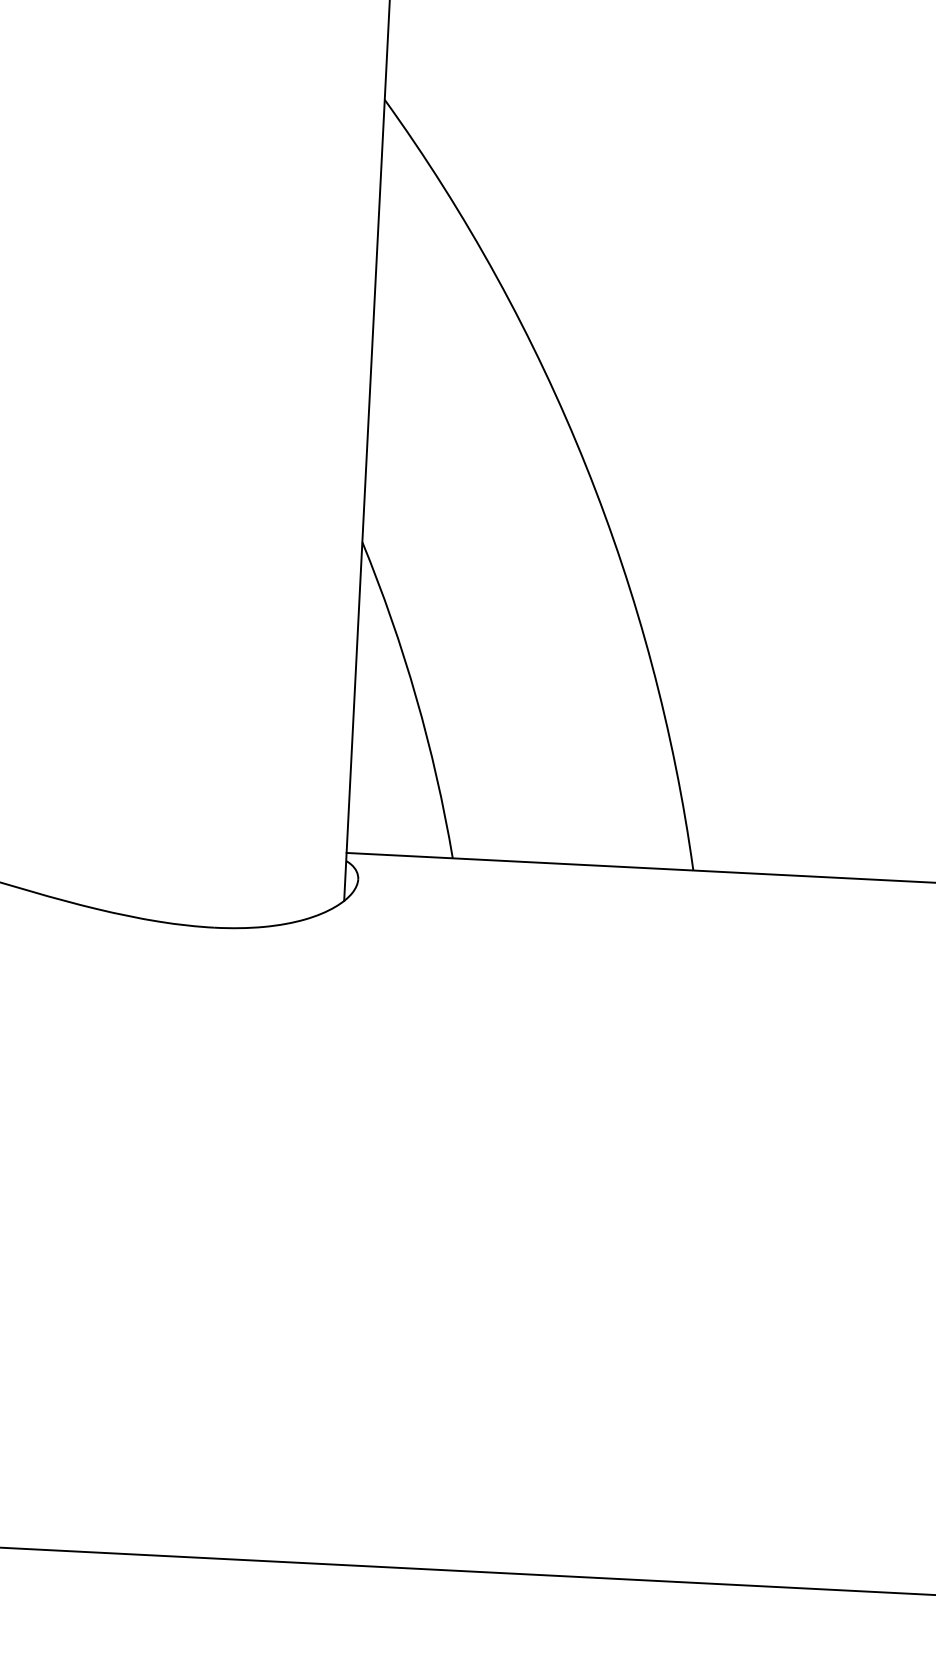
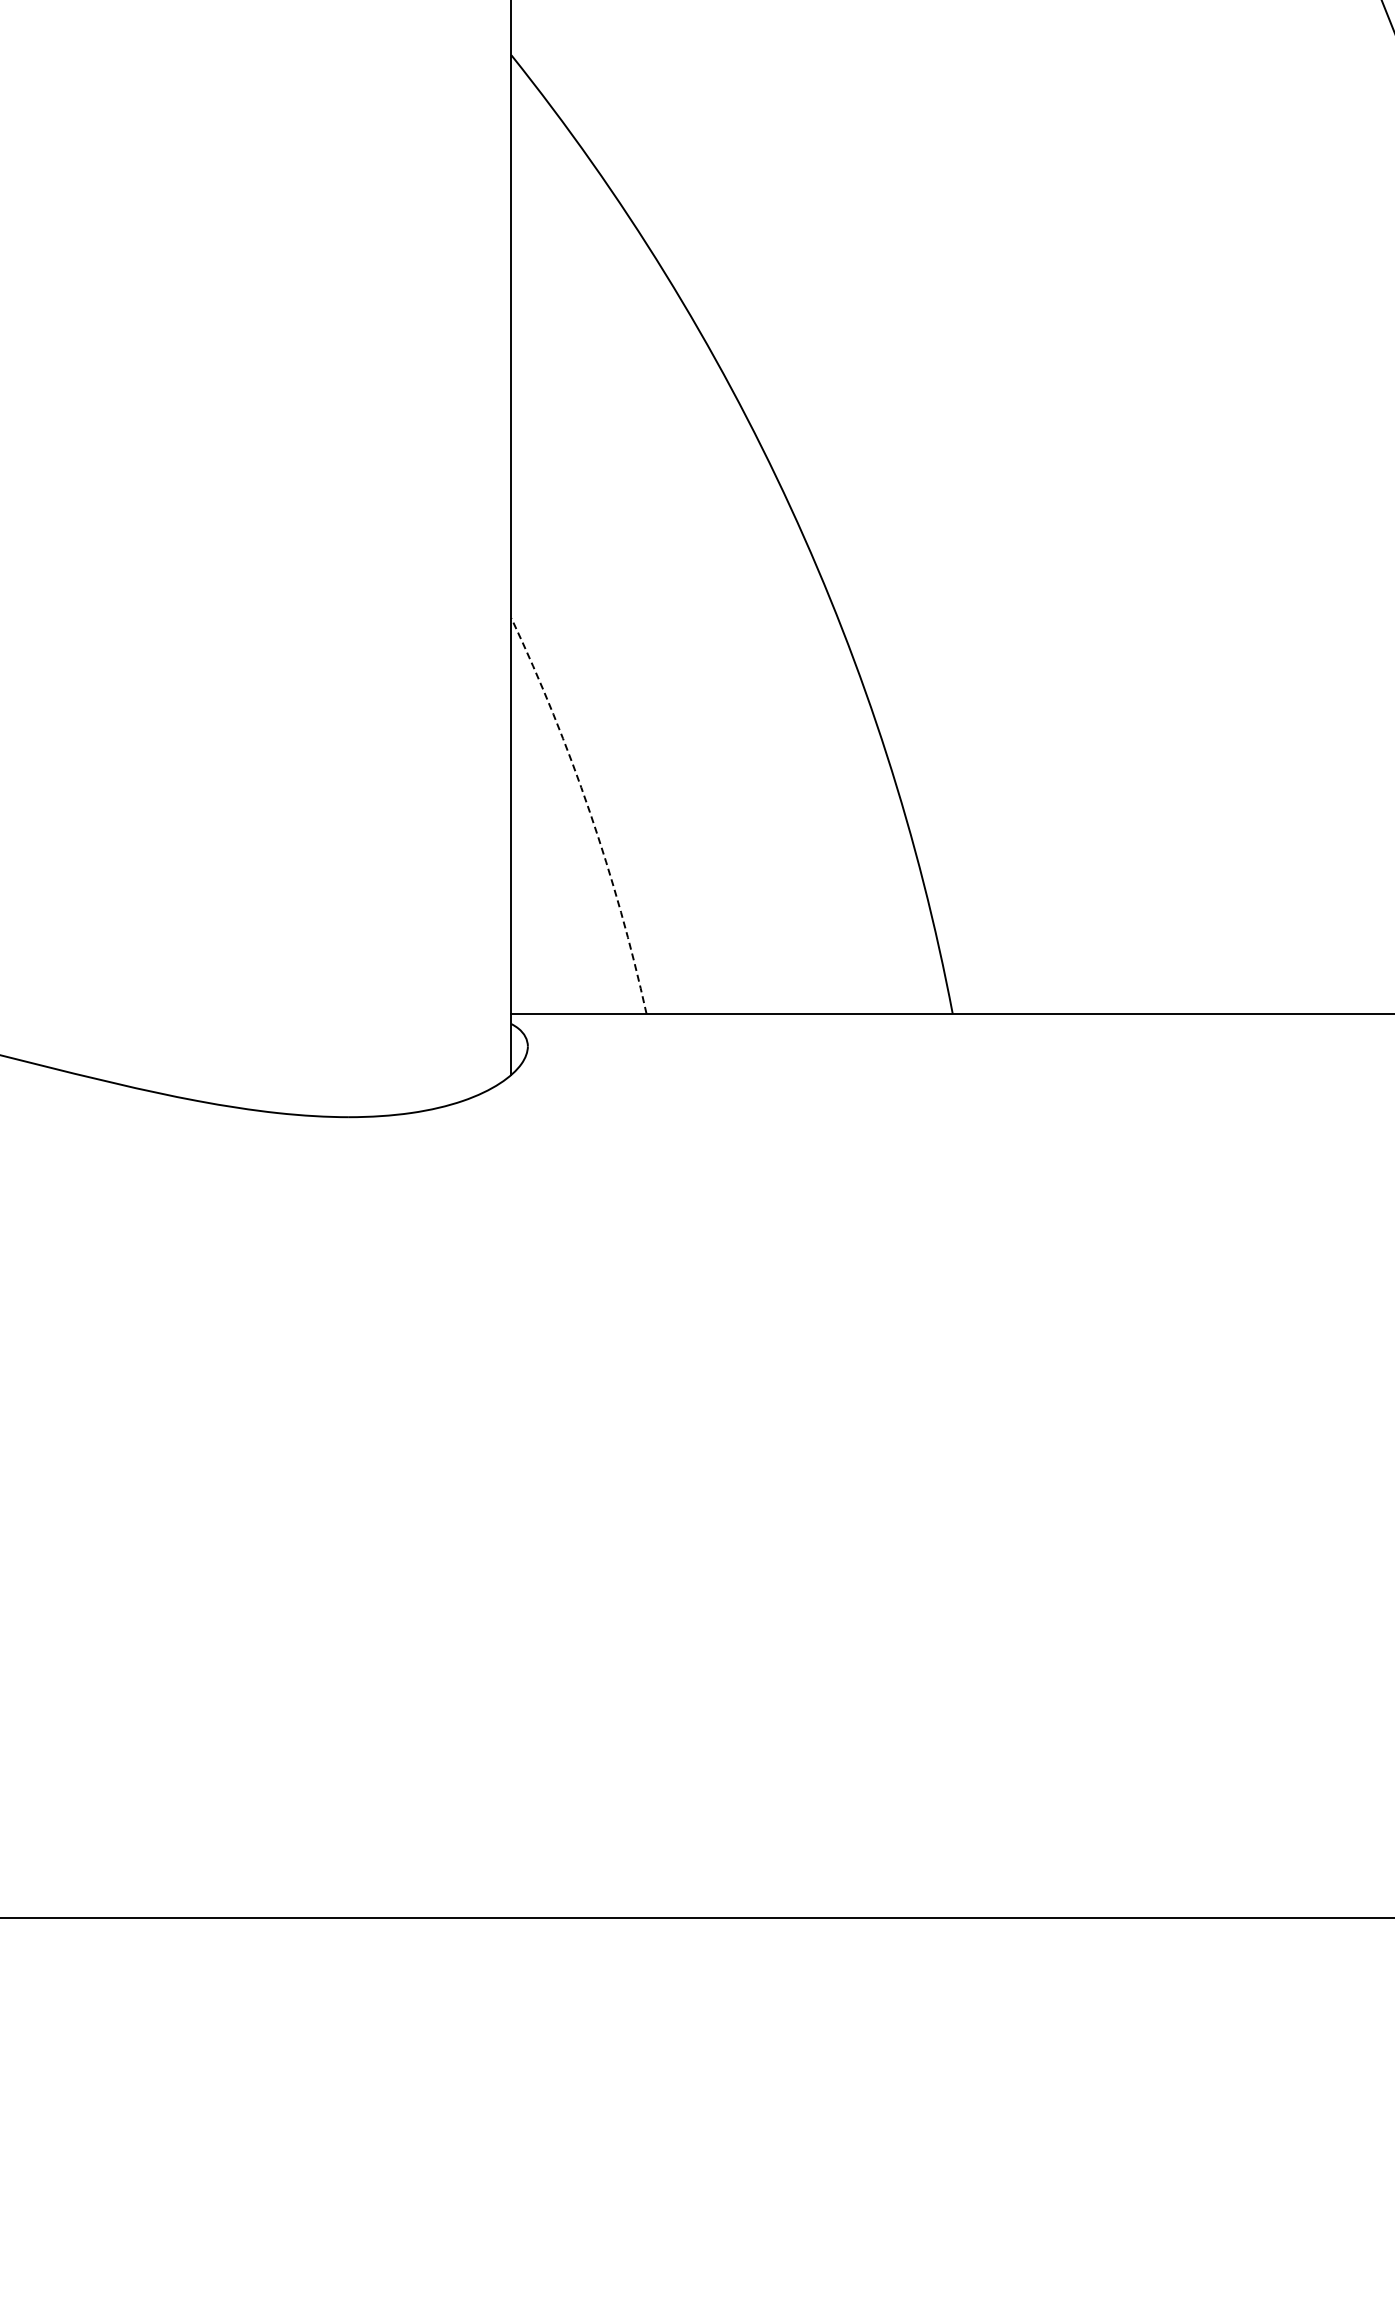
arc: (415, 697) -> (589, 812), solid -> dashed

